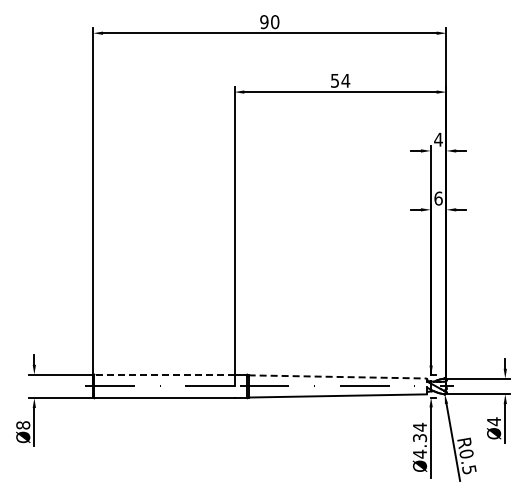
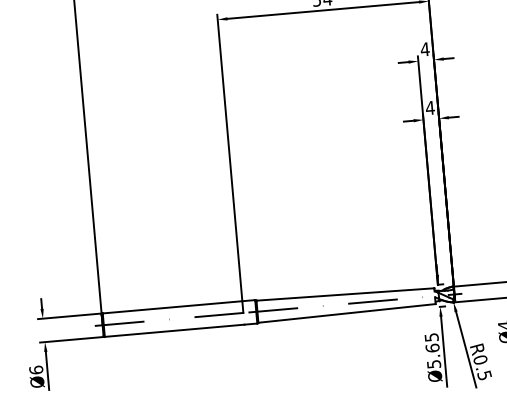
text: (438, 198) -> (430, 107), 6 -> 4
line: (163, 374) -> (171, 307), dashed -> solid
line: (338, 376) -> (346, 293), dashed -> solid
text: (23, 425) -> (36, 370), Ø8 -> Ø6
text: (420, 440) -> (433, 350), Ø4.34 -> Ø5.65

